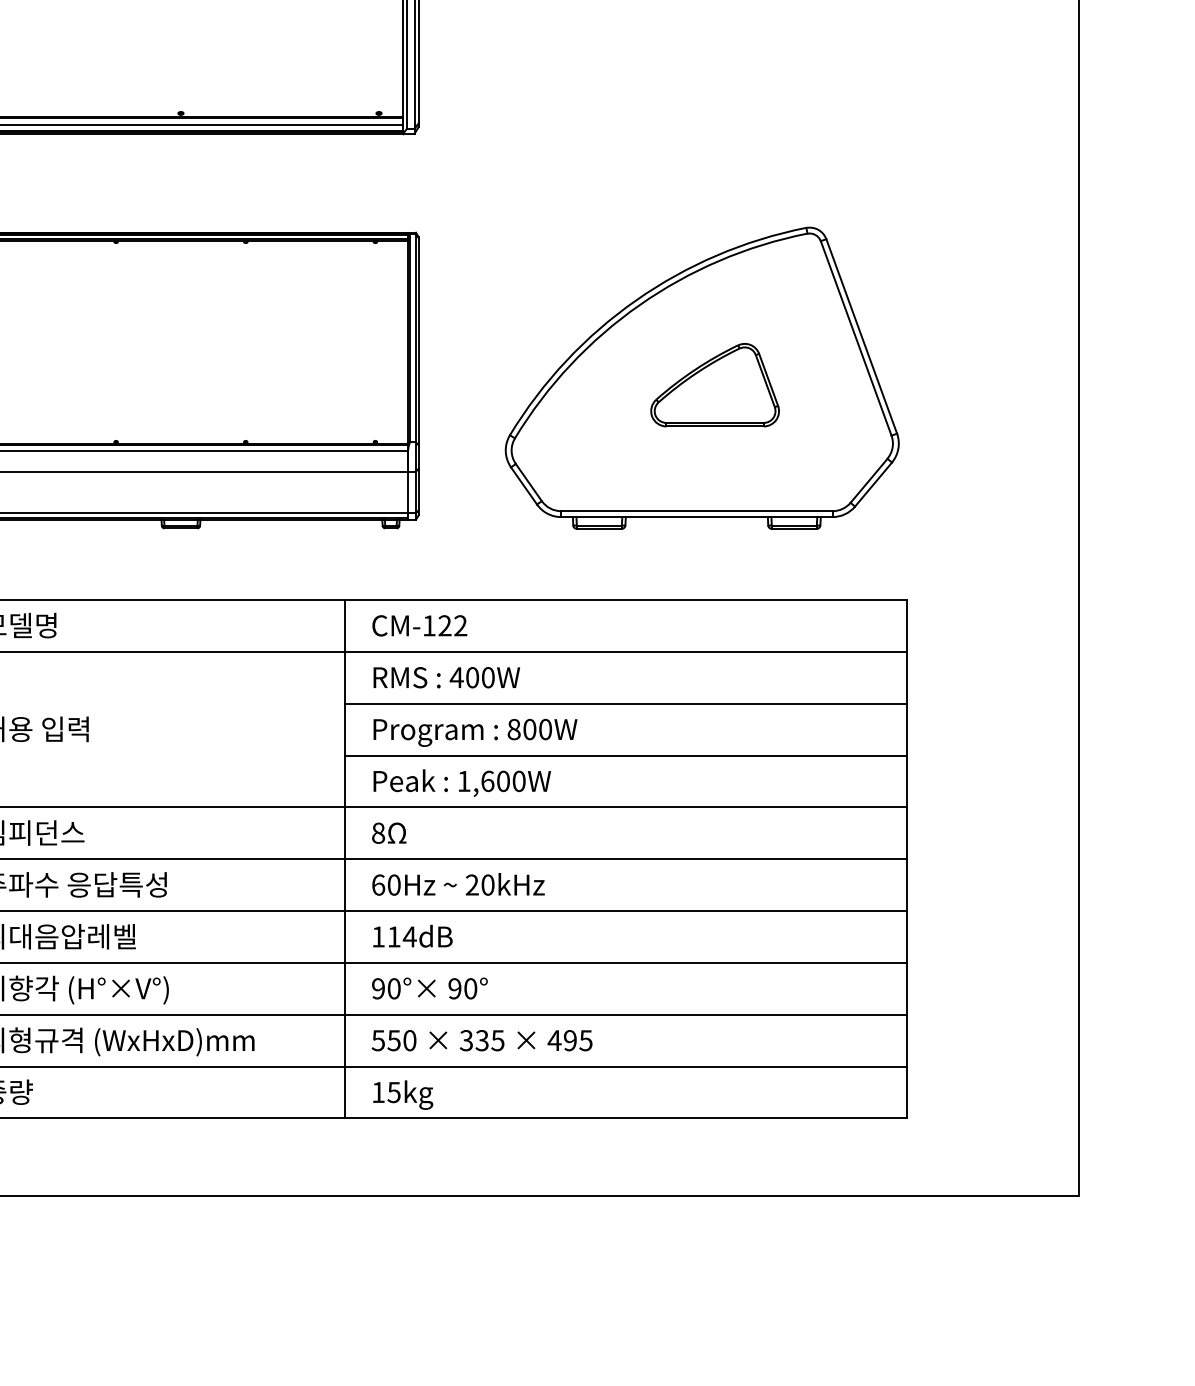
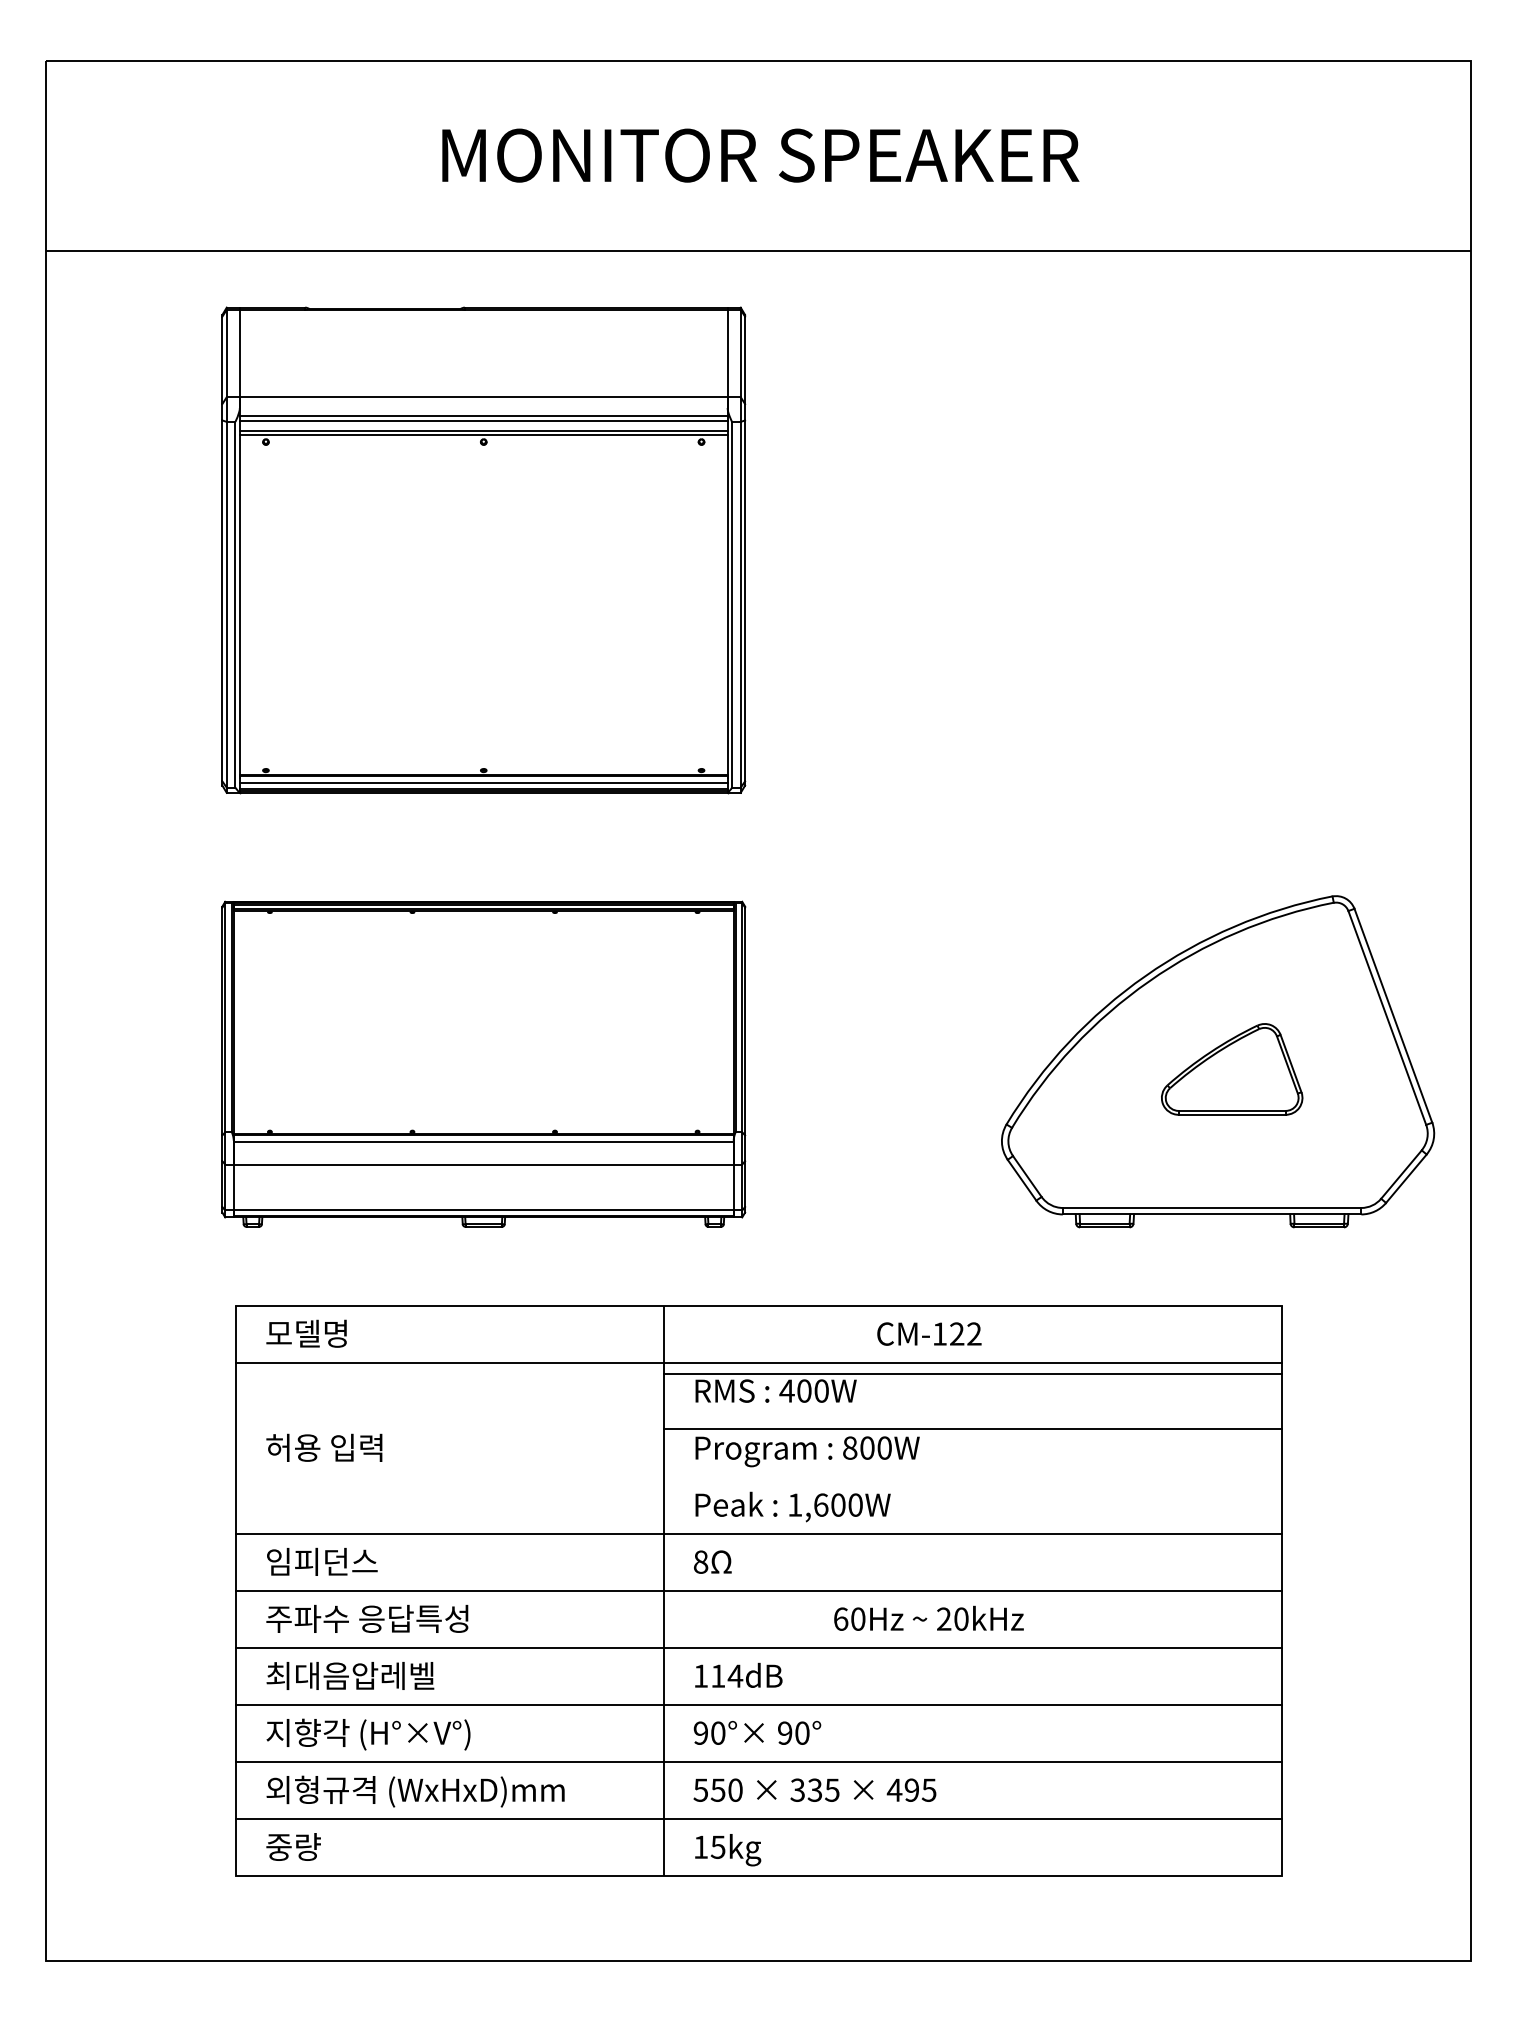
part: (702, 378) -> (1218, 1061), moved
text: (419, 625) -> (929, 1333), moved
line: (625, 703) -> (972, 1373), moved
line: (625, 755) -> (972, 1428), moved
text: (458, 883) -> (928, 1617), moved

